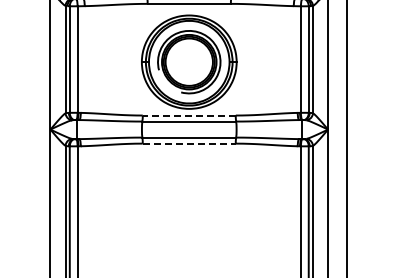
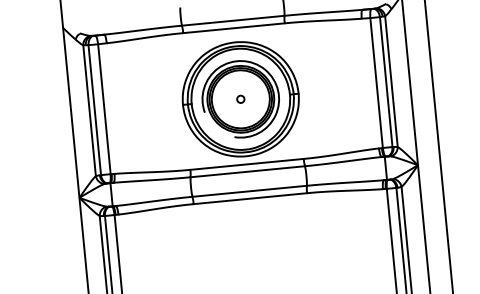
circle: (189, 62) -> (241, 99), added
line: (189, 115) -> (247, 164), dashed -> solid
line: (189, 143) -> (250, 198), dashed -> solid

